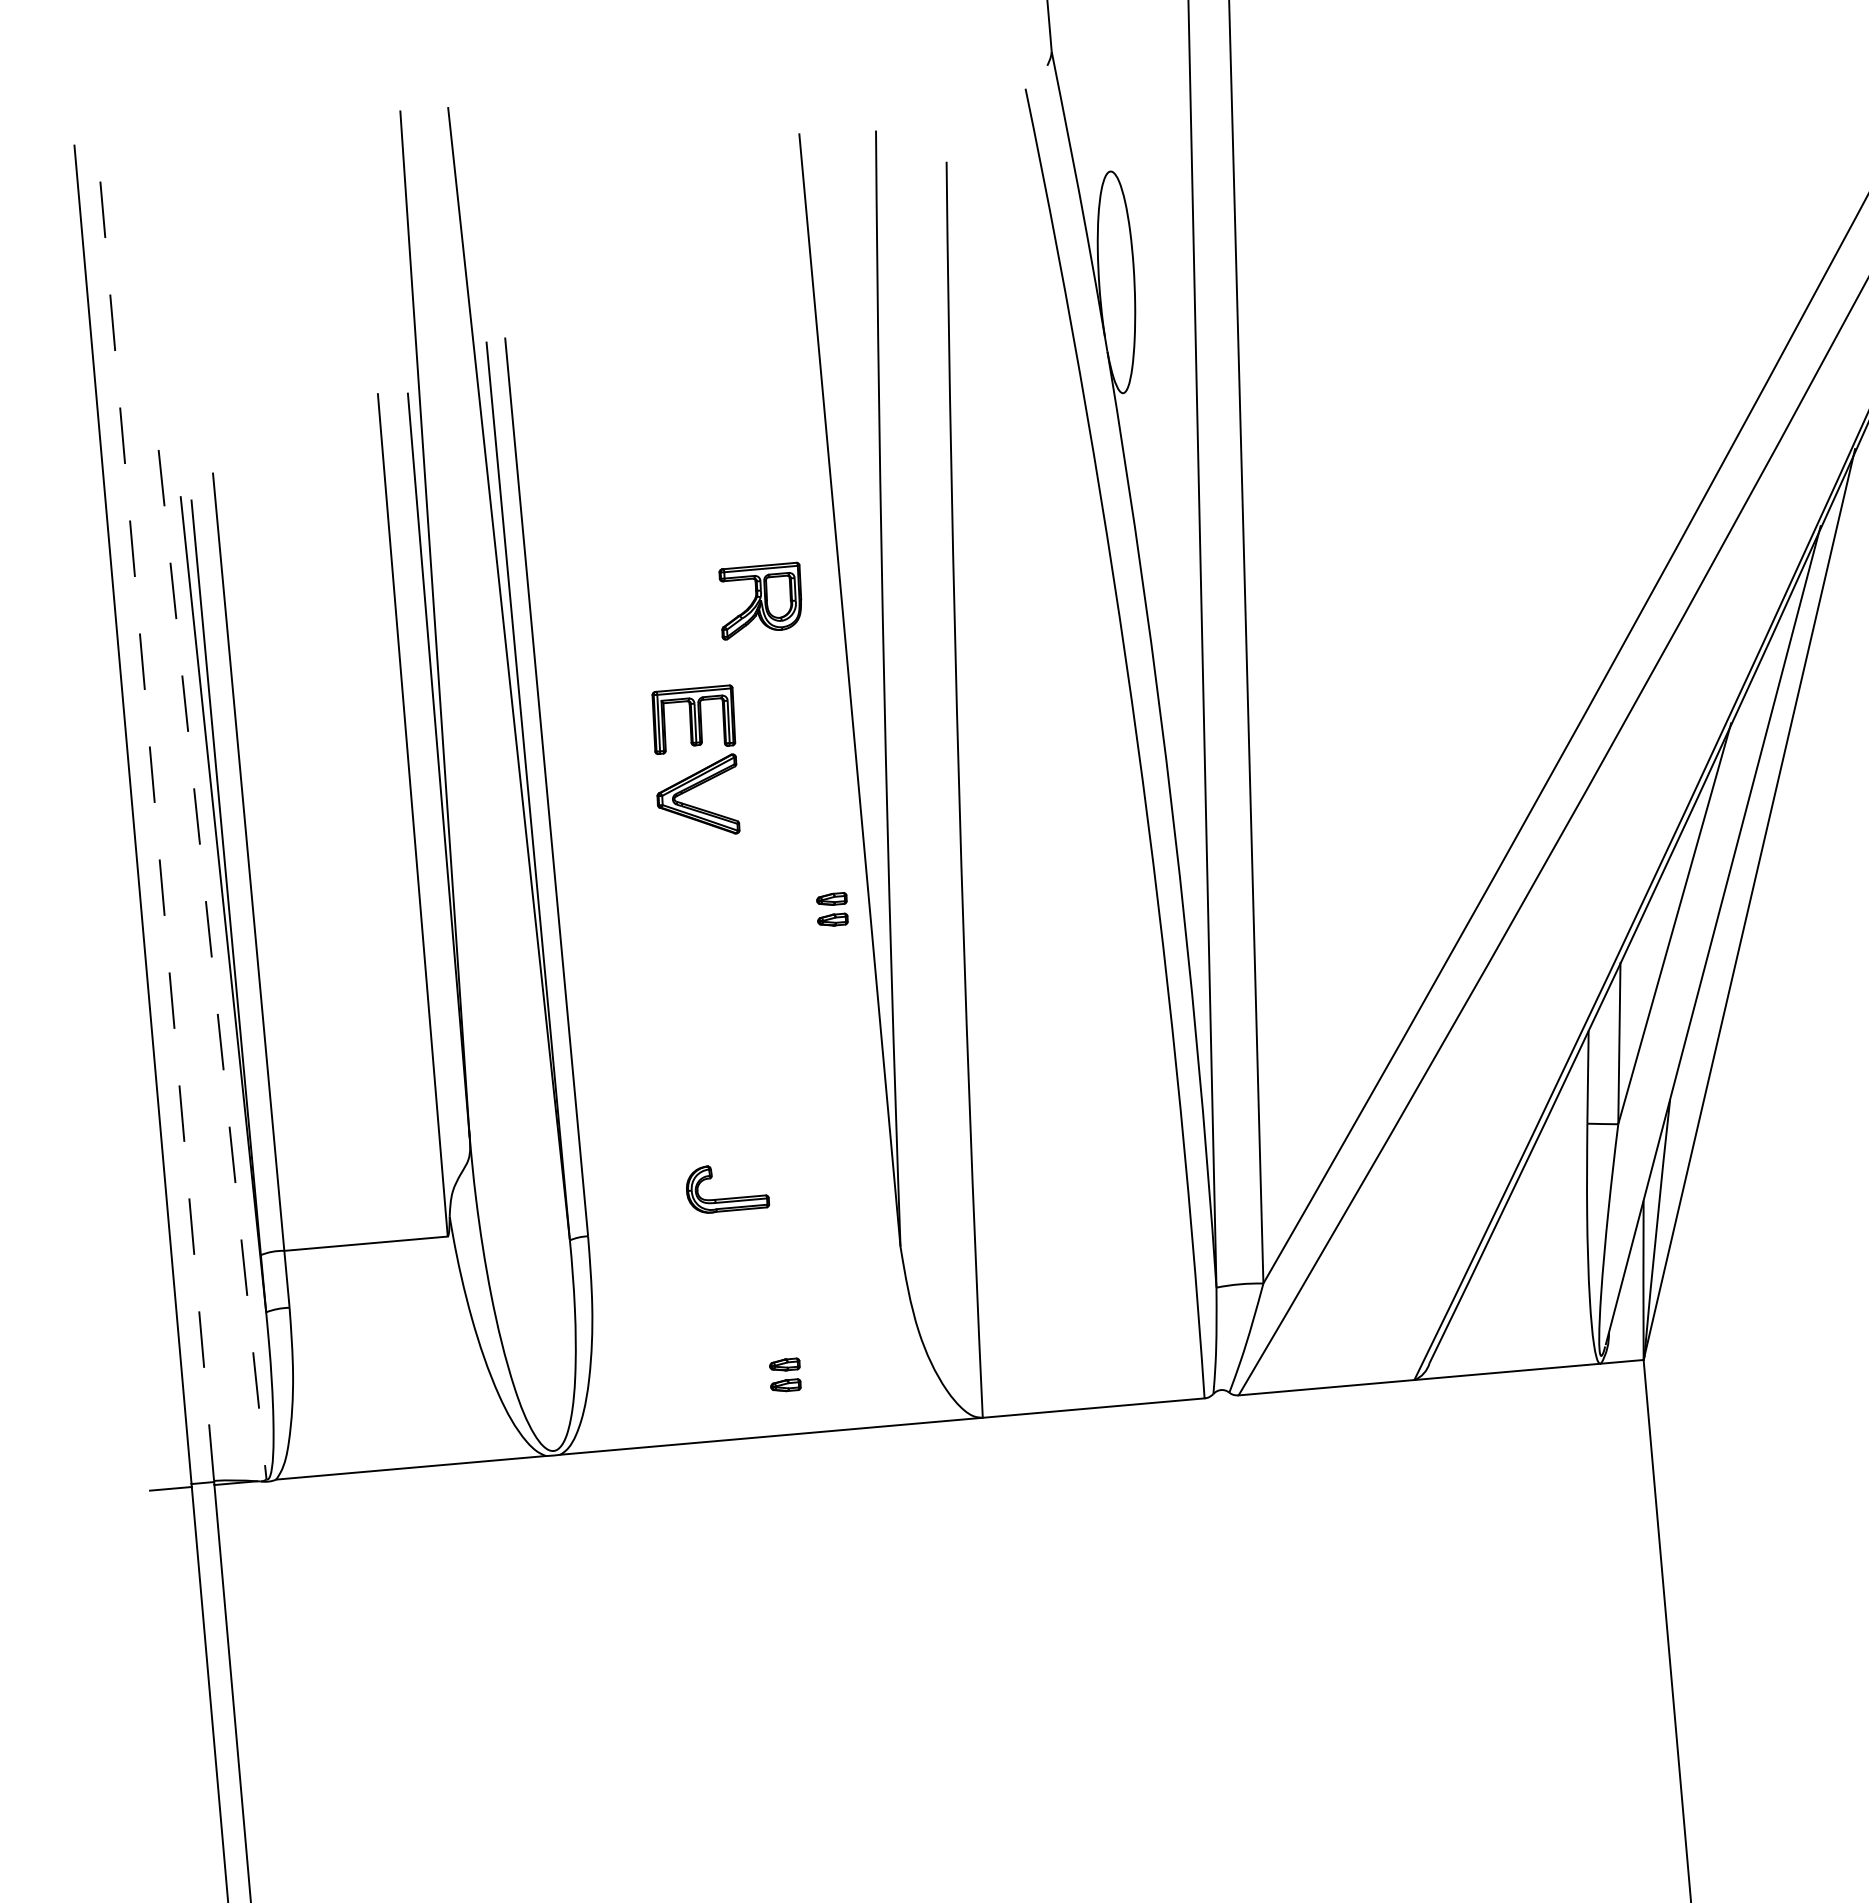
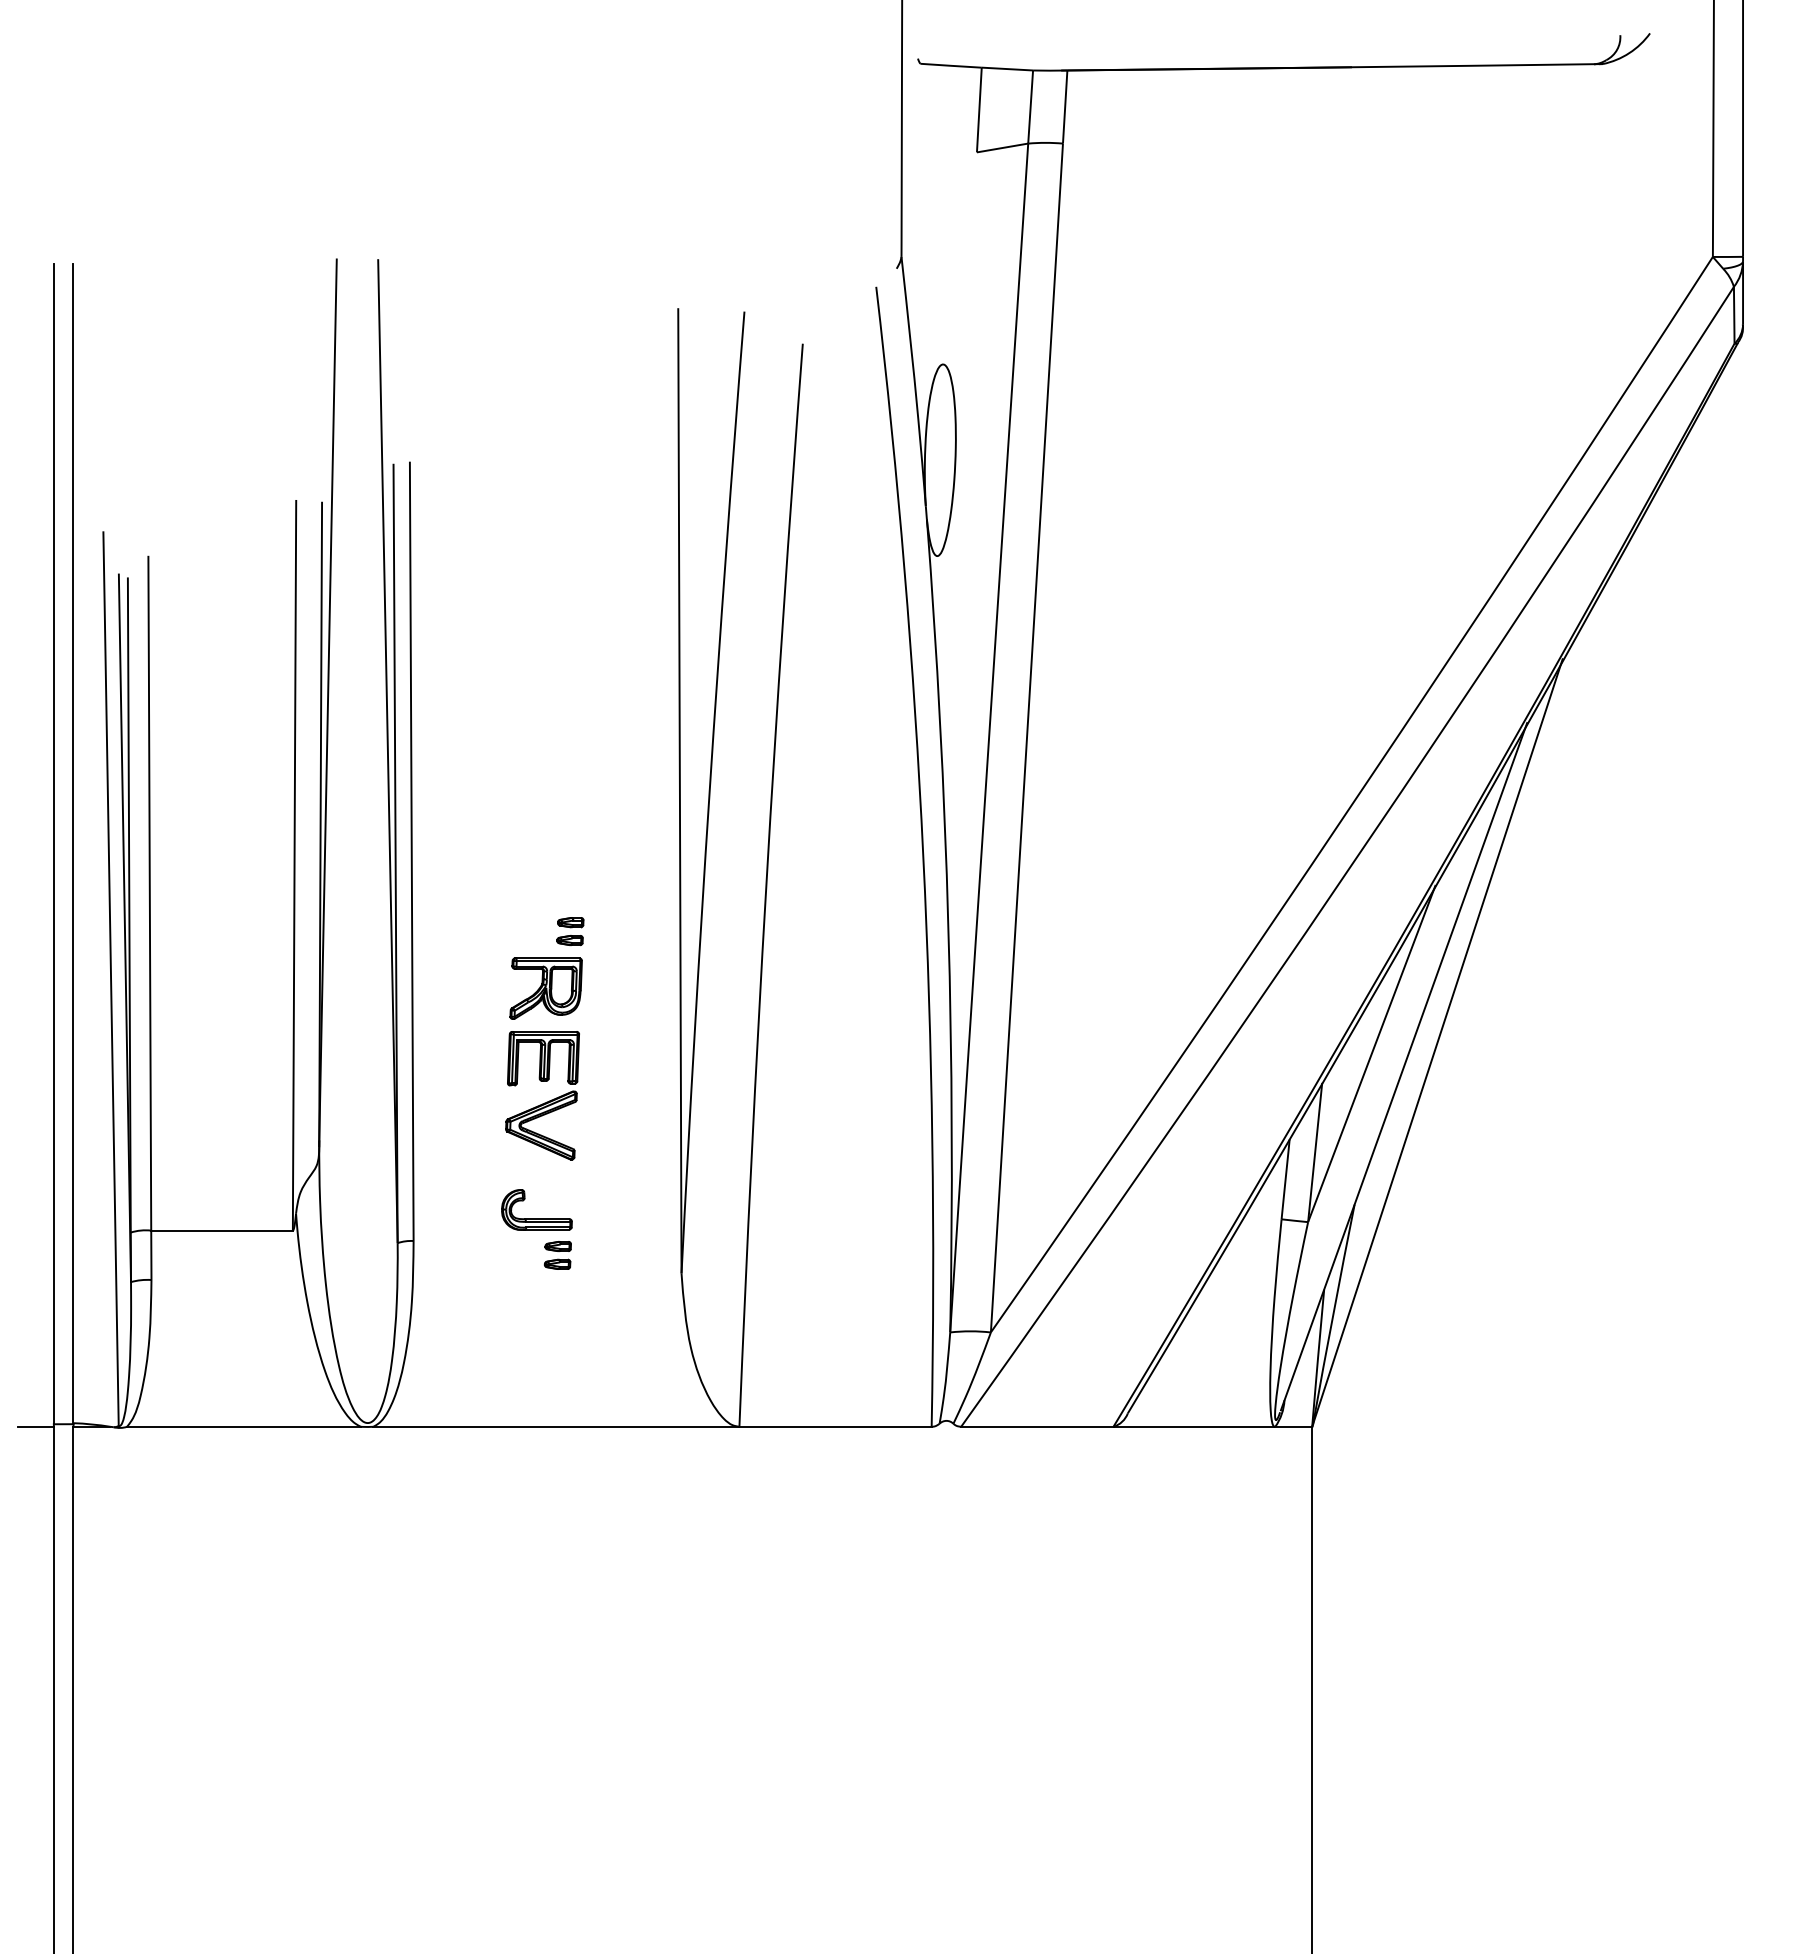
part: (760, 600) -> (545, 988), moved
part: (701, 768) -> (546, 1101), moved
line: (155, 812) -> (73, 843), dashed -> solid
part: (832, 909) -> (570, 931), moved
line: (213, 965) -> (111, 979), dashed -> solid
part: (785, 1375) -> (557, 1255), moved

